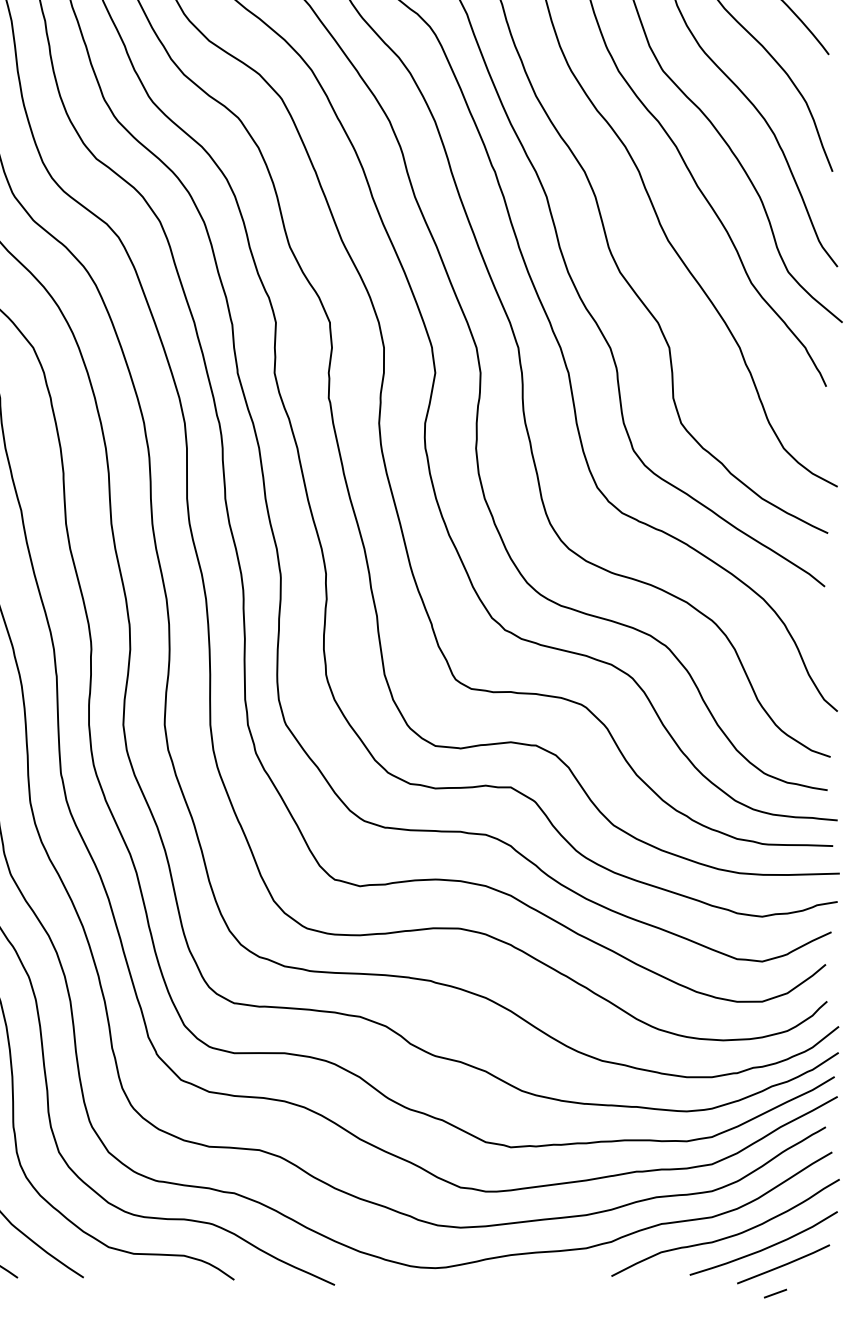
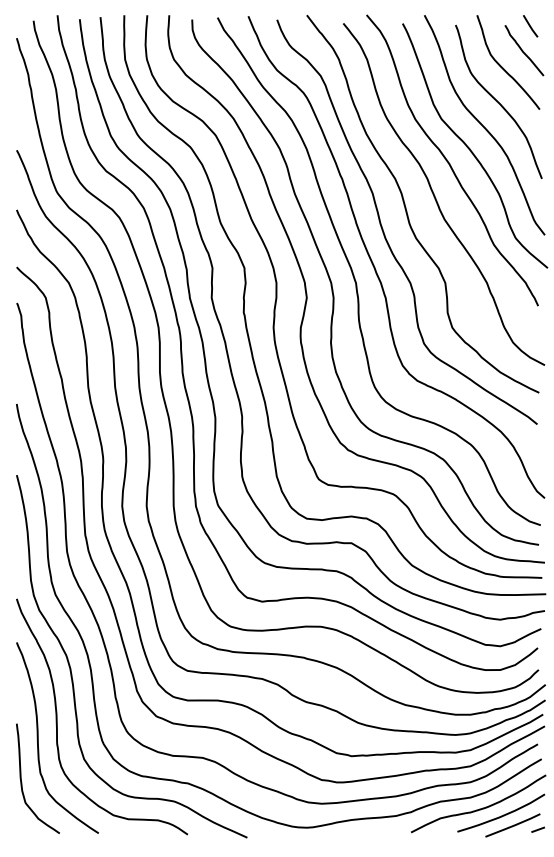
line: (774, 1293) -> (537, 829), moved

